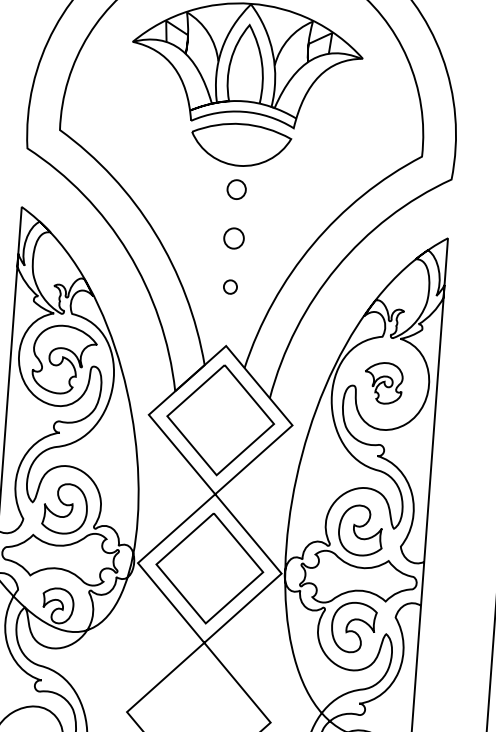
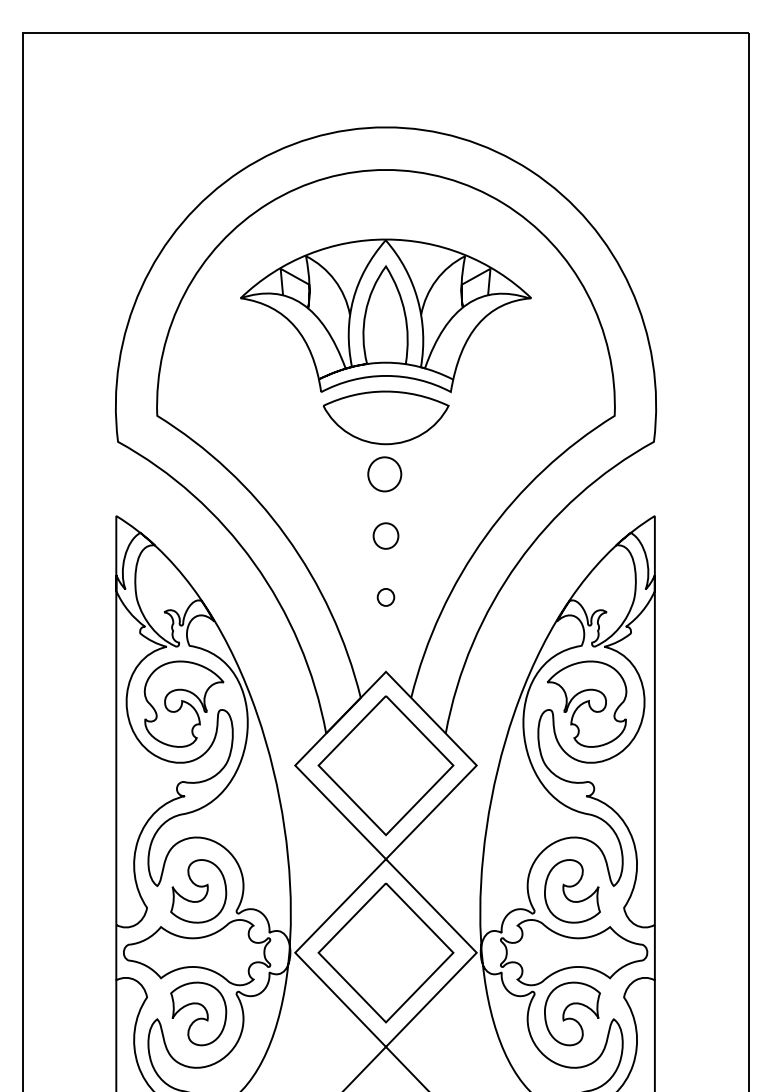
part: (236, 189) -> (384, 474), size x1.43
part: (383, 382) -> (587, 703), size x1.67
part: (57, 605) -> (198, 1013), size x1.43

